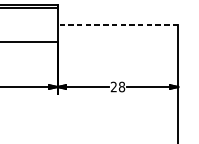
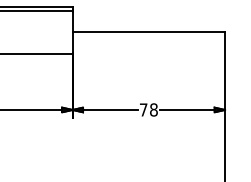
line: (117, 25) -> (148, 32), dashed -> solid
text: (113, 86) -> (143, 109), 28 -> 78

